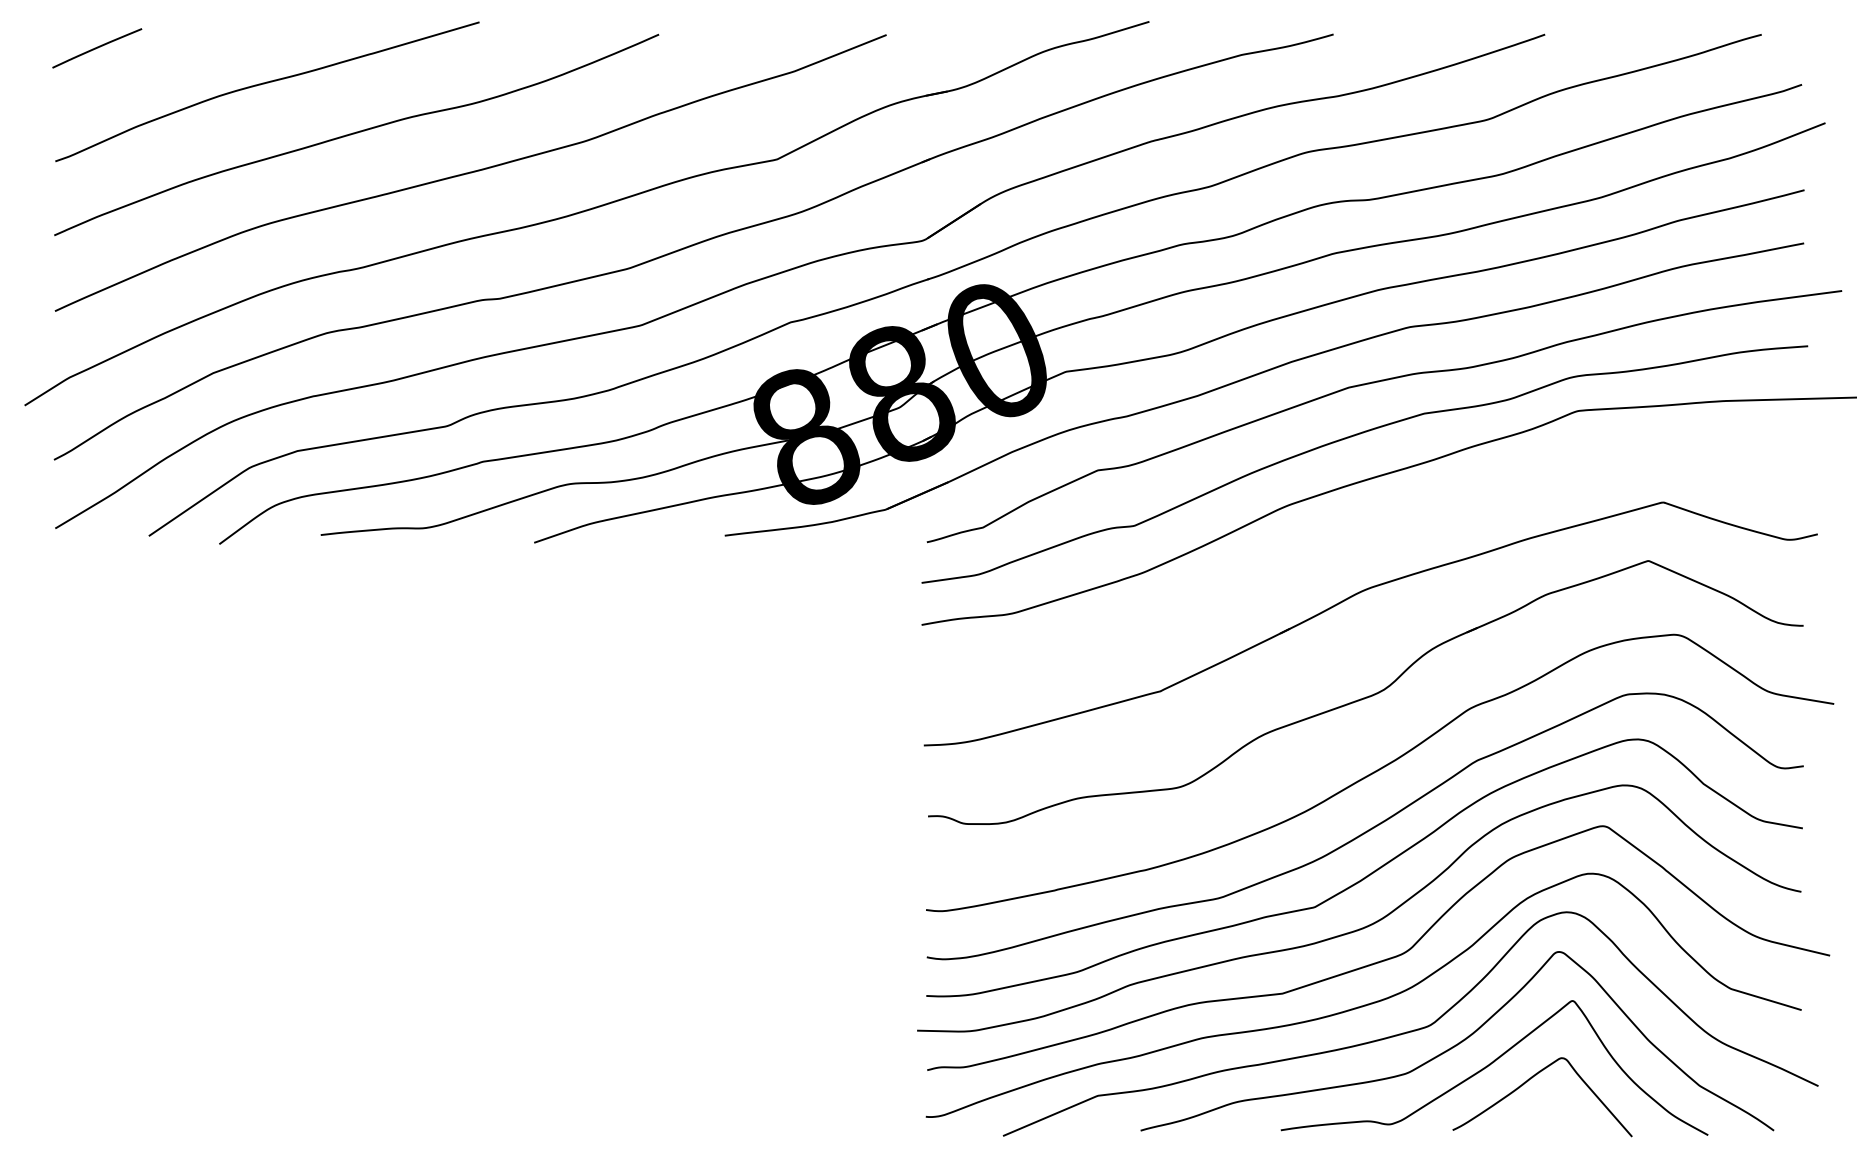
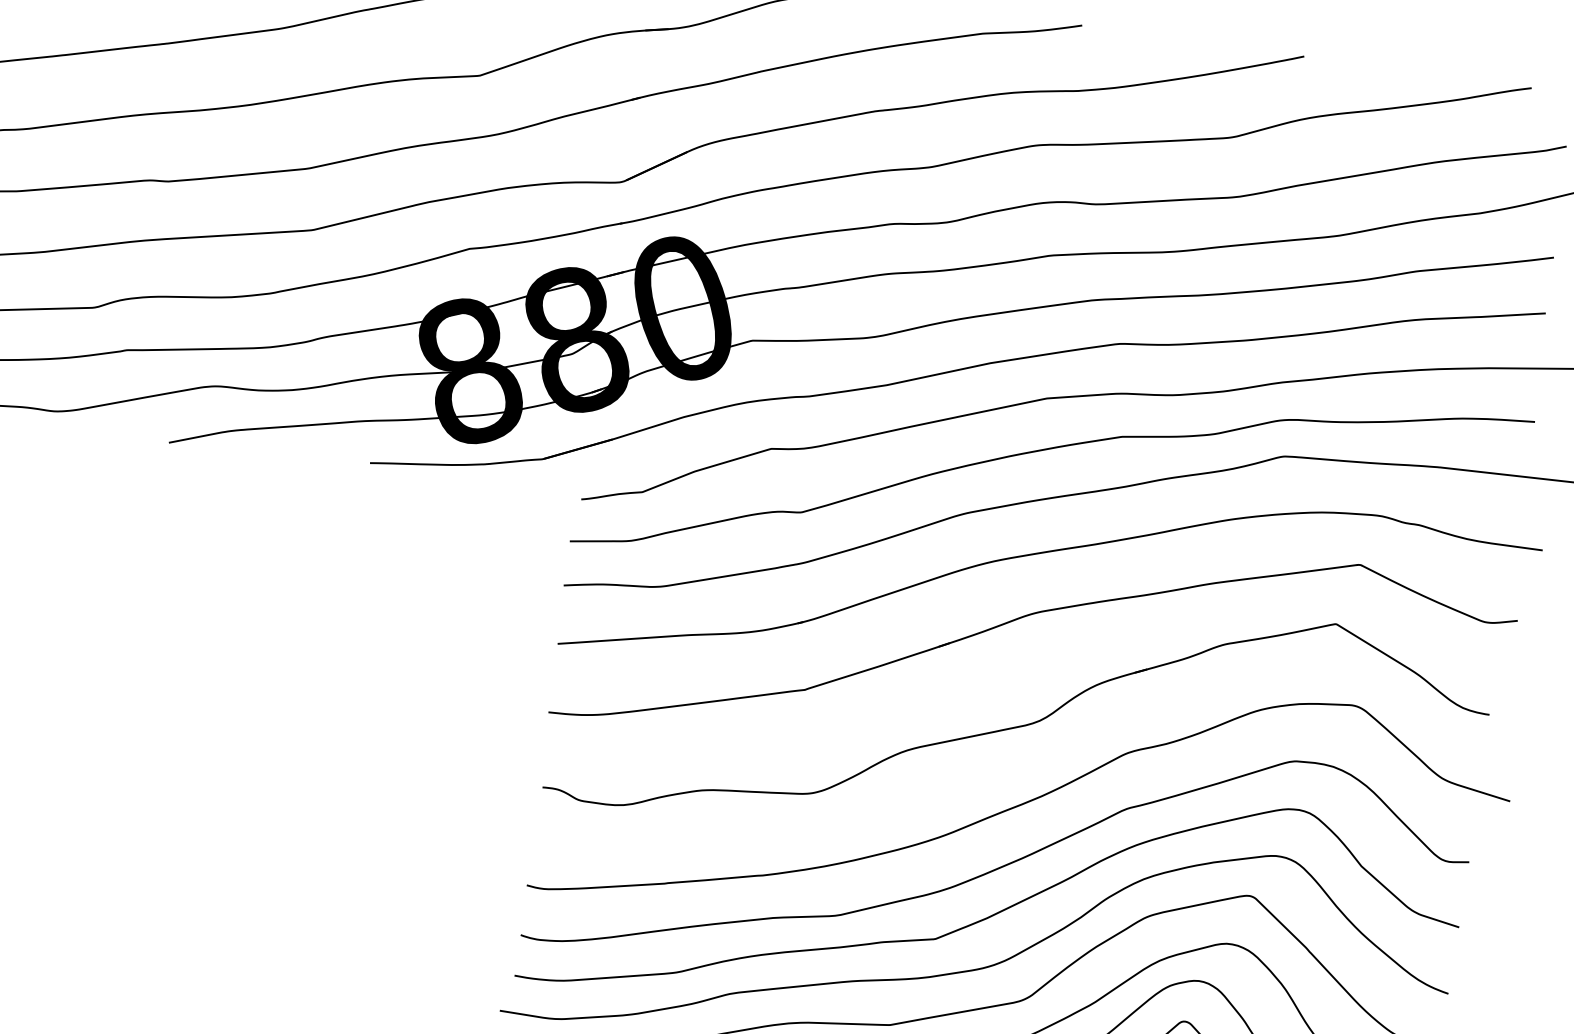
part: (1367, 532) -> (1045, 553), added

